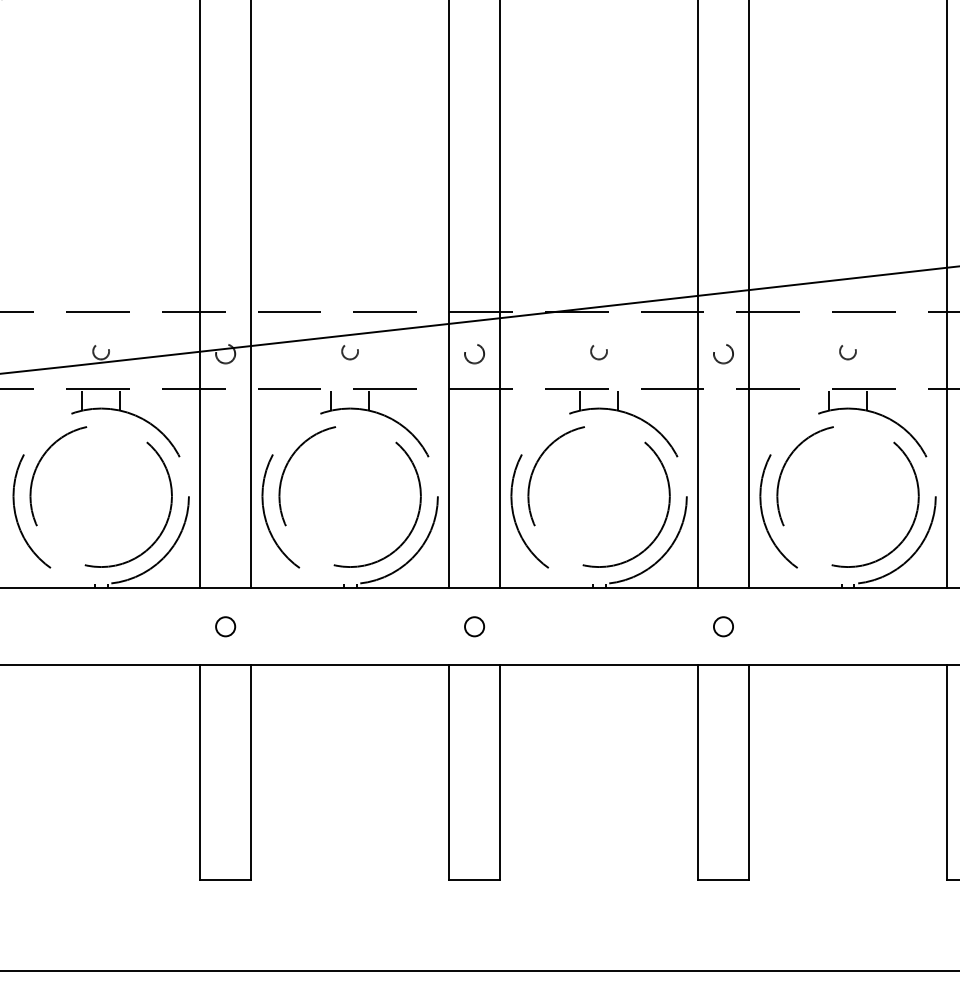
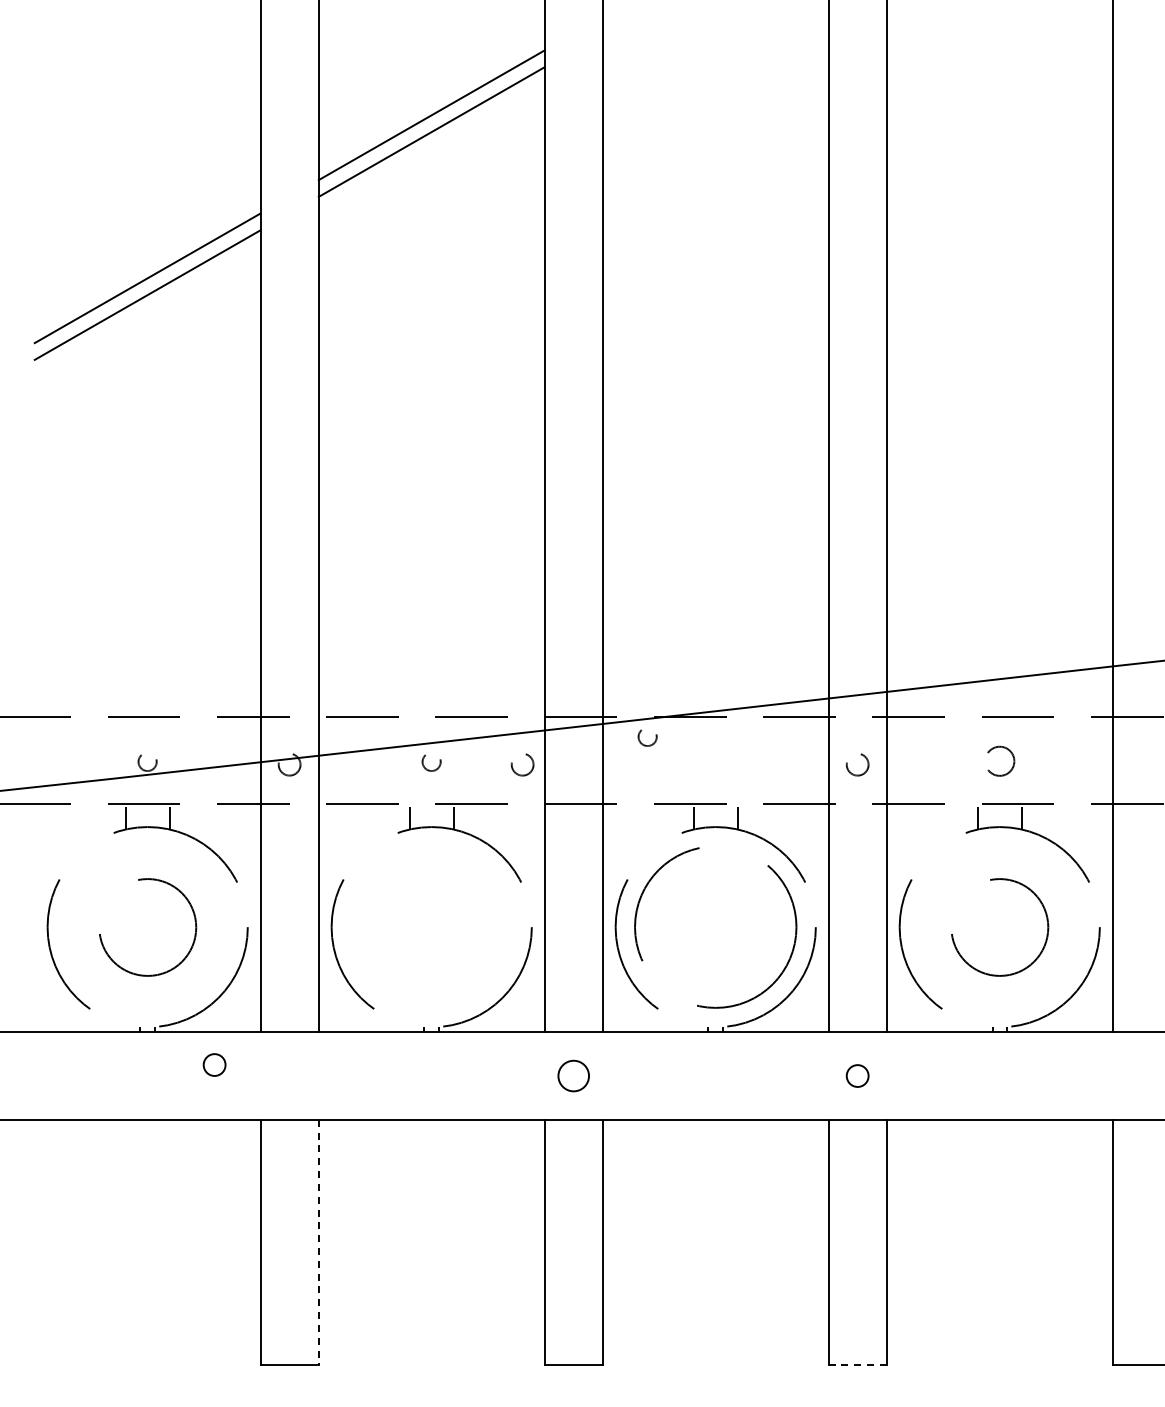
circle: (598, 351) -> (647, 737), moved
circle: (847, 351) -> (999, 762), size x1.6
circle: (474, 353) -> (522, 764), moved
circle: (101, 496) -> (147, 927), size x0.6
circle: (349, 496) -> (431, 927), removed
circle: (847, 496) -> (999, 927), size x0.6
circle: (225, 626) -> (214, 1064), moved
circle: (474, 626) -> (573, 1075), size x1.4
line: (250, 772) -> (318, 1242), solid -> dashed
line: (723, 879) -> (857, 1364), solid -> dashed

